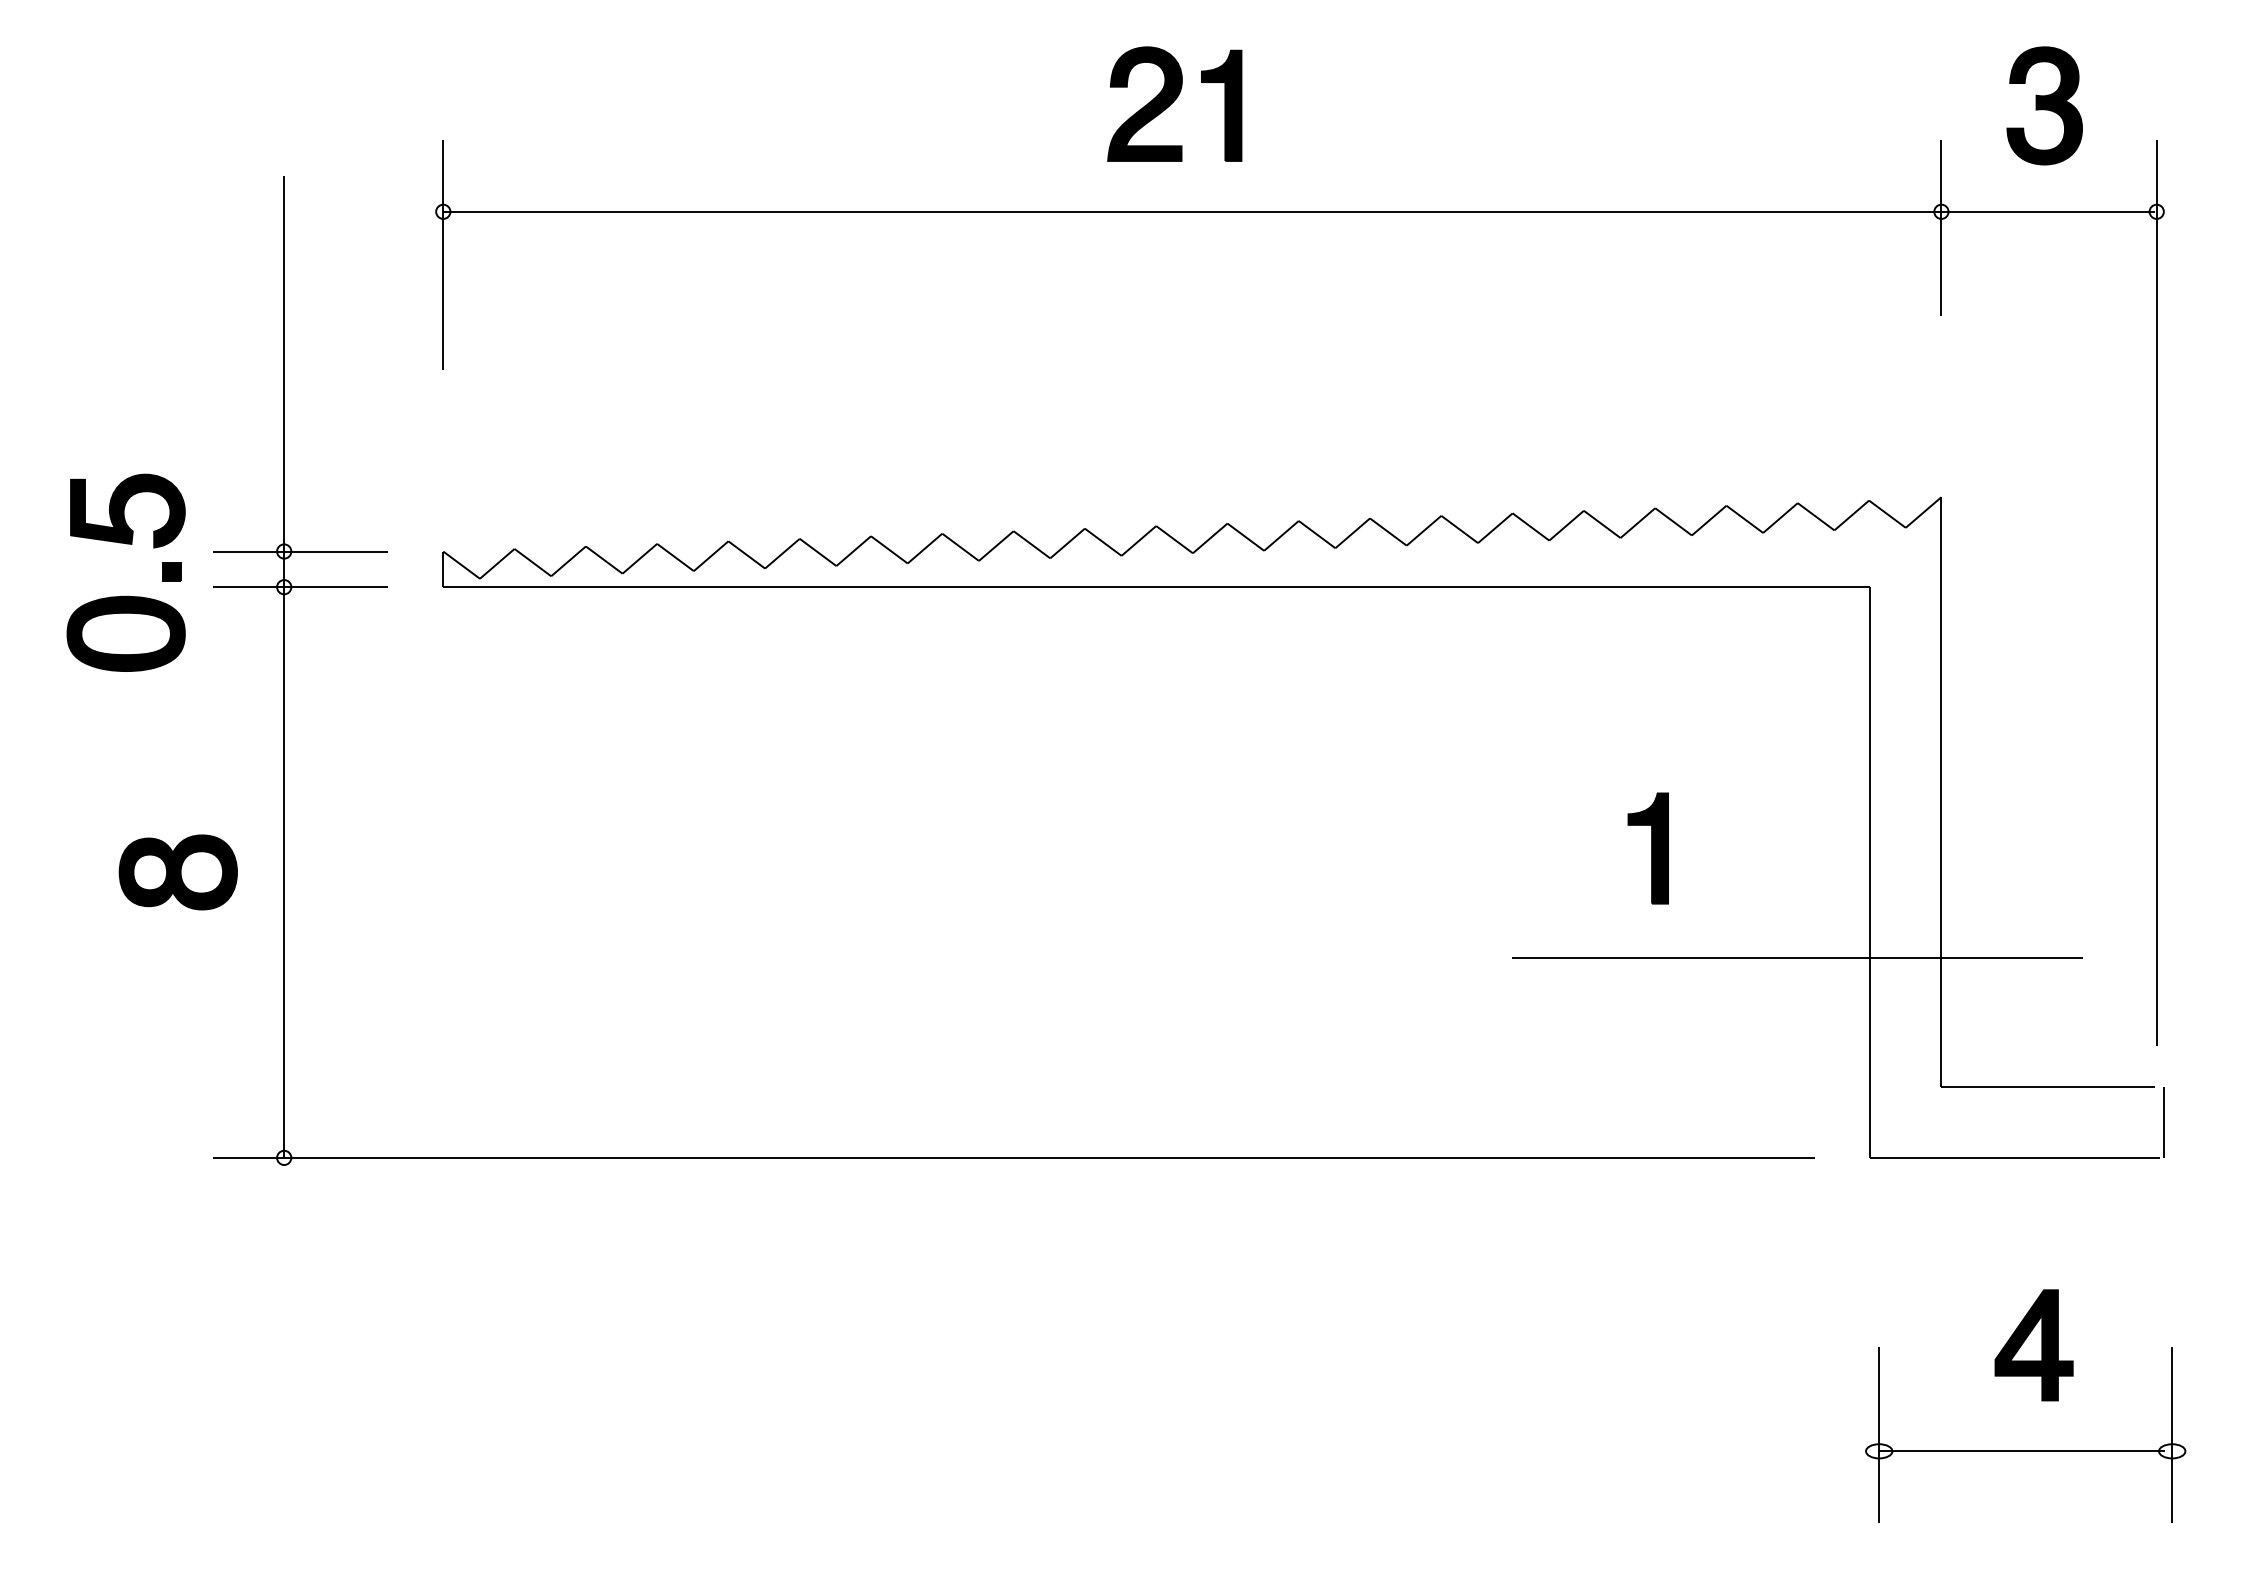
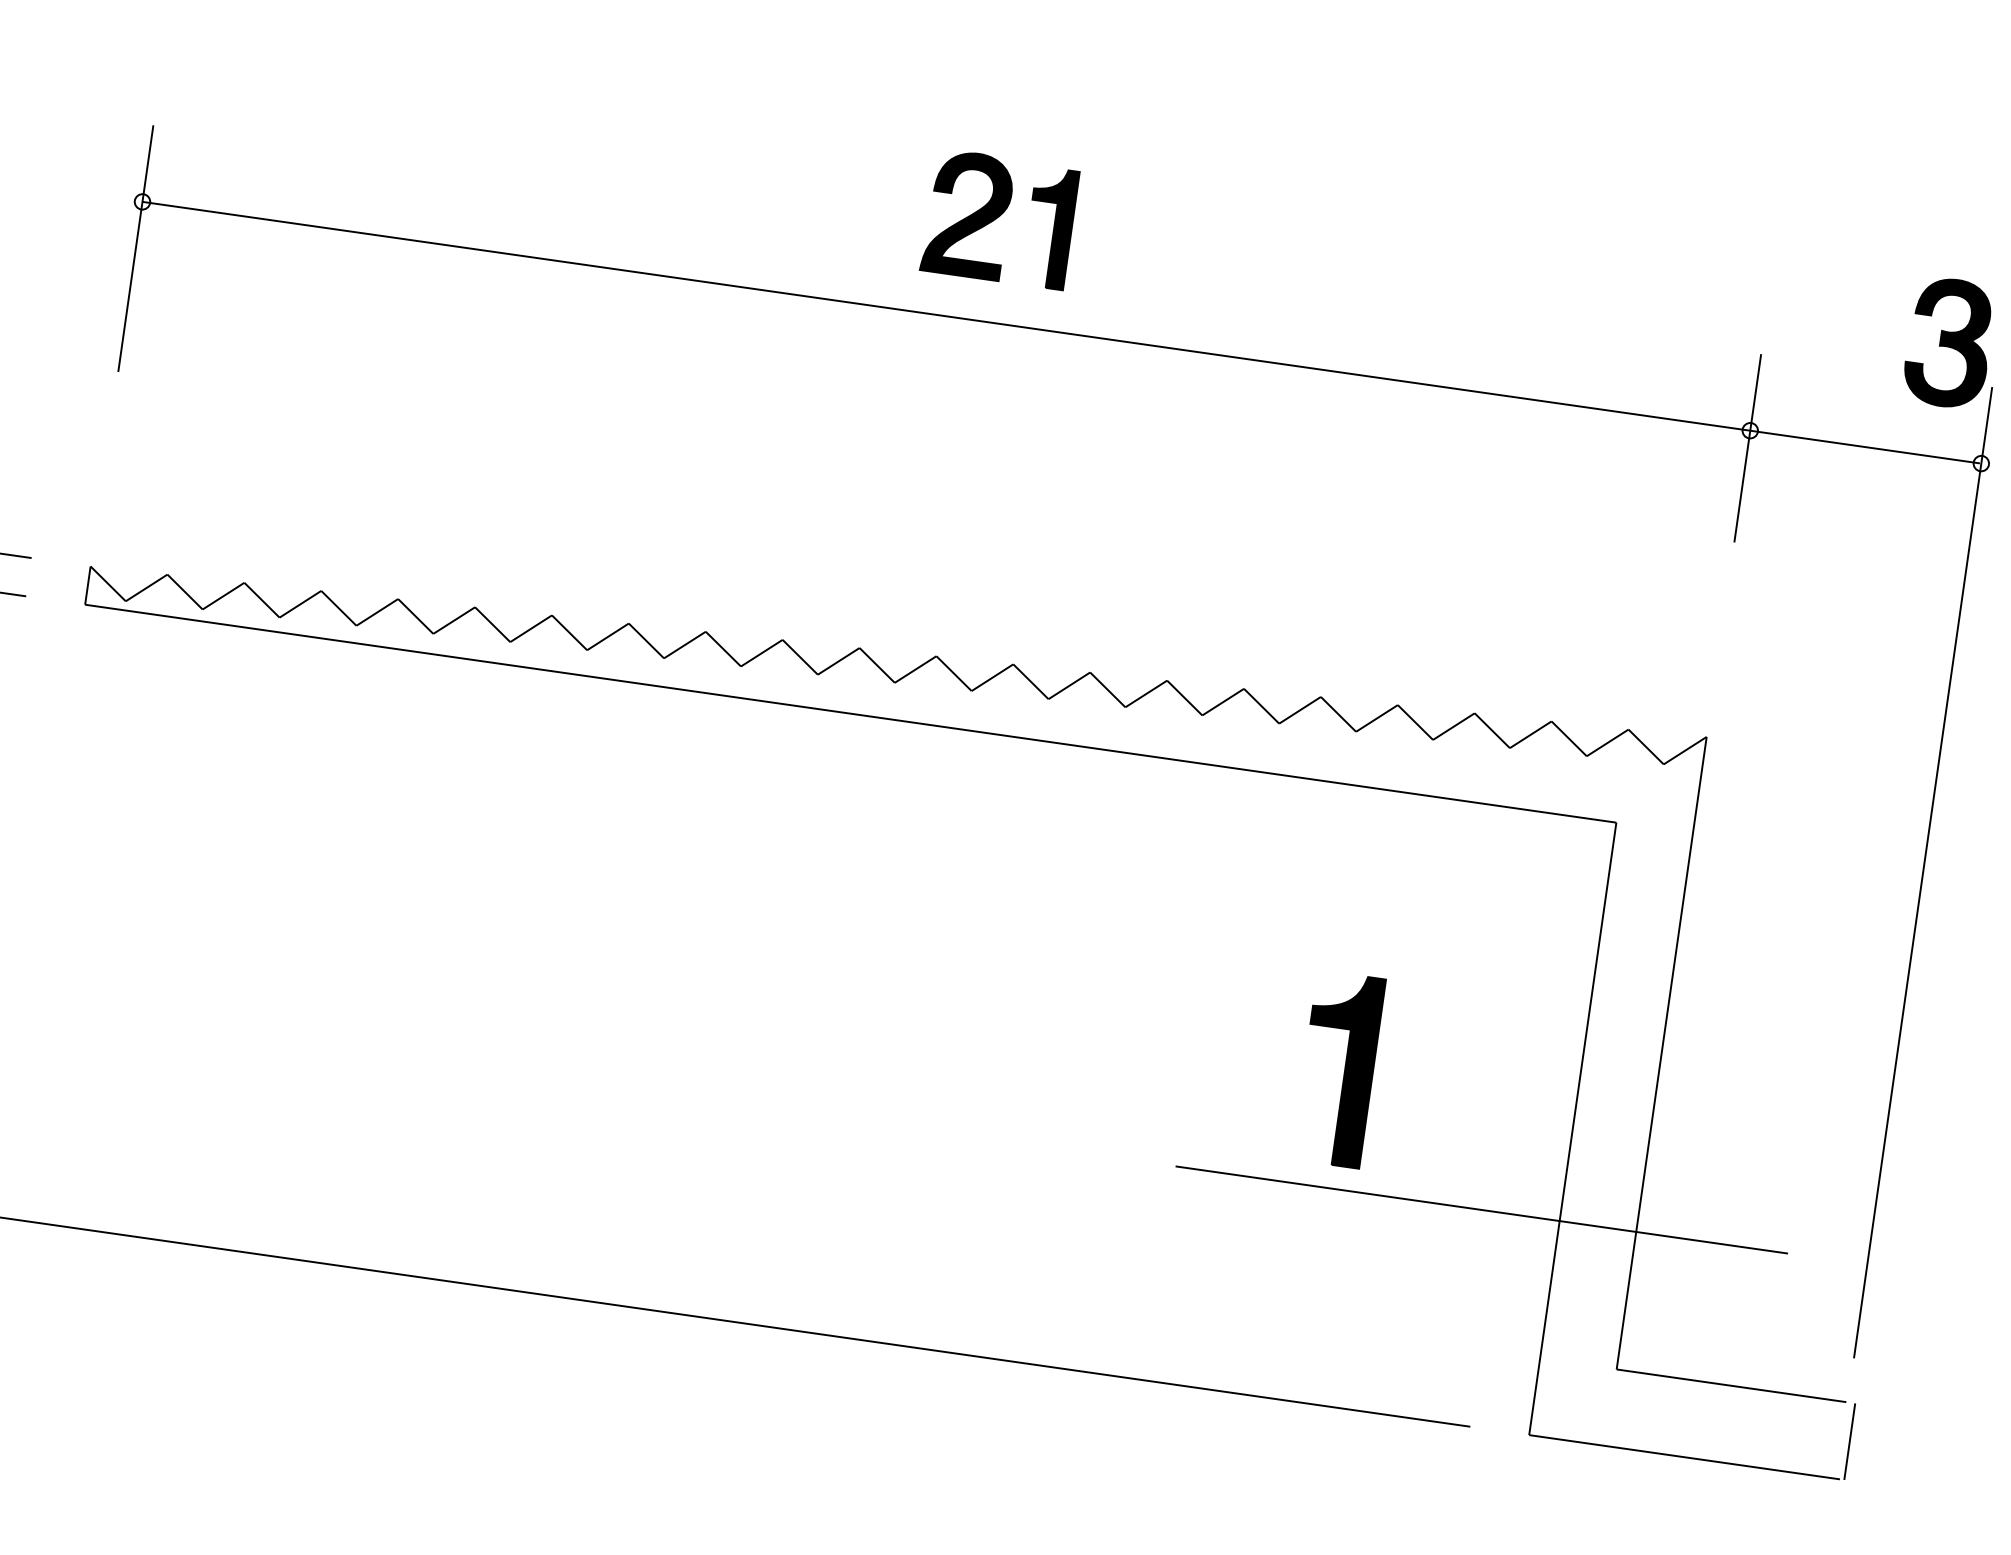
part: (1174, 103) -> (999, 218), moved
part: (2044, 105) -> (1949, 342), moved
part: (1647, 848) -> (1337, 1069), size x1.6

